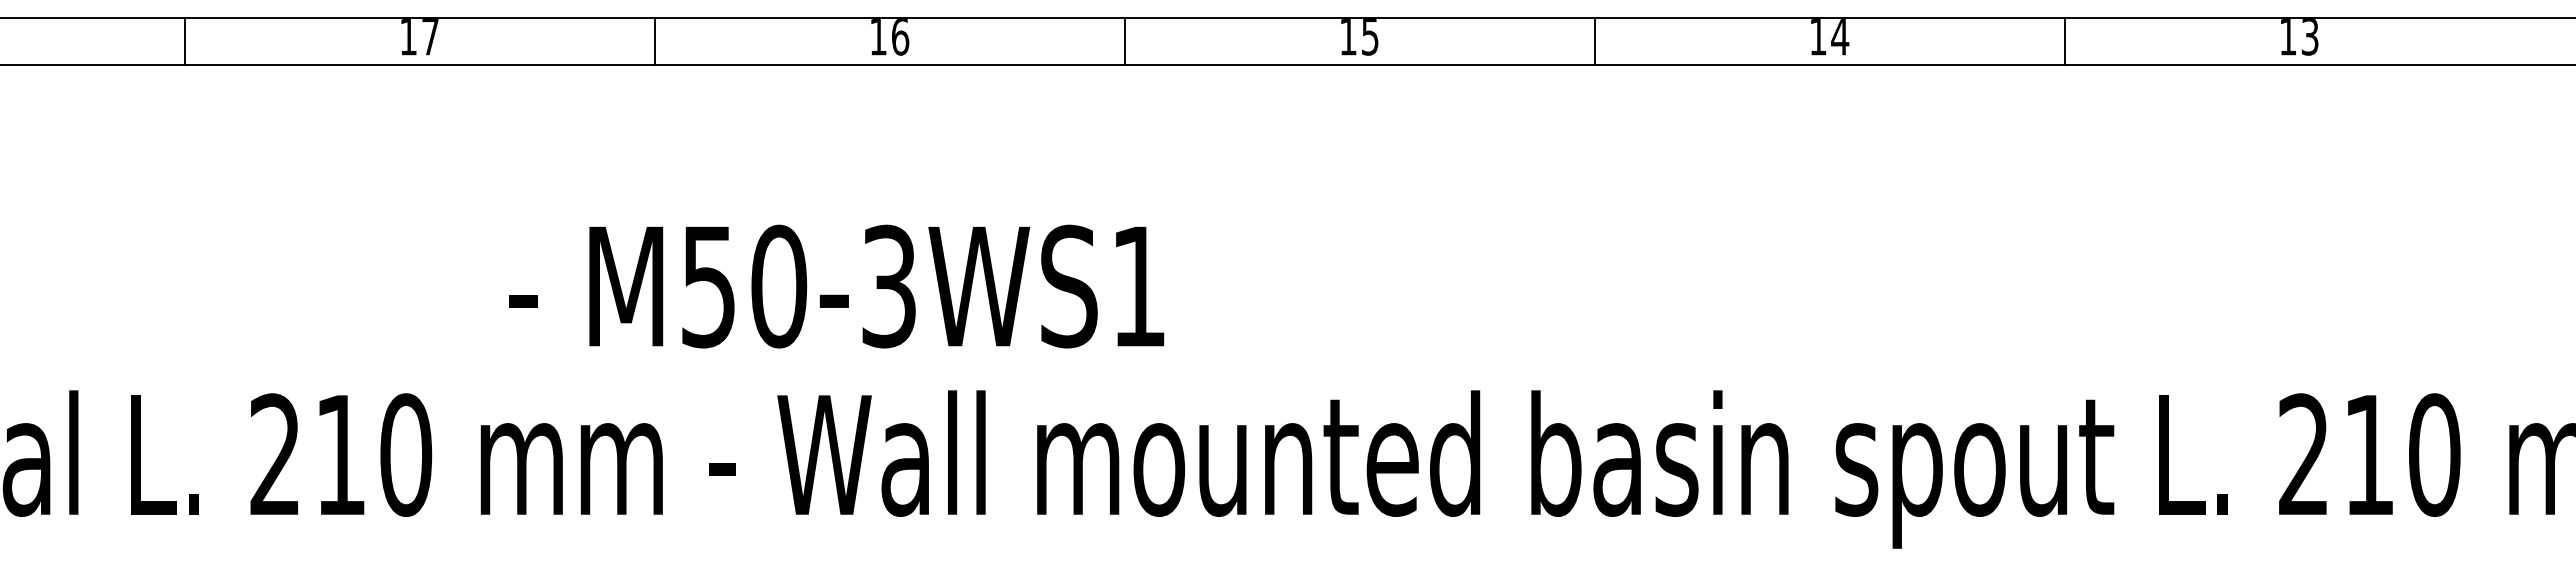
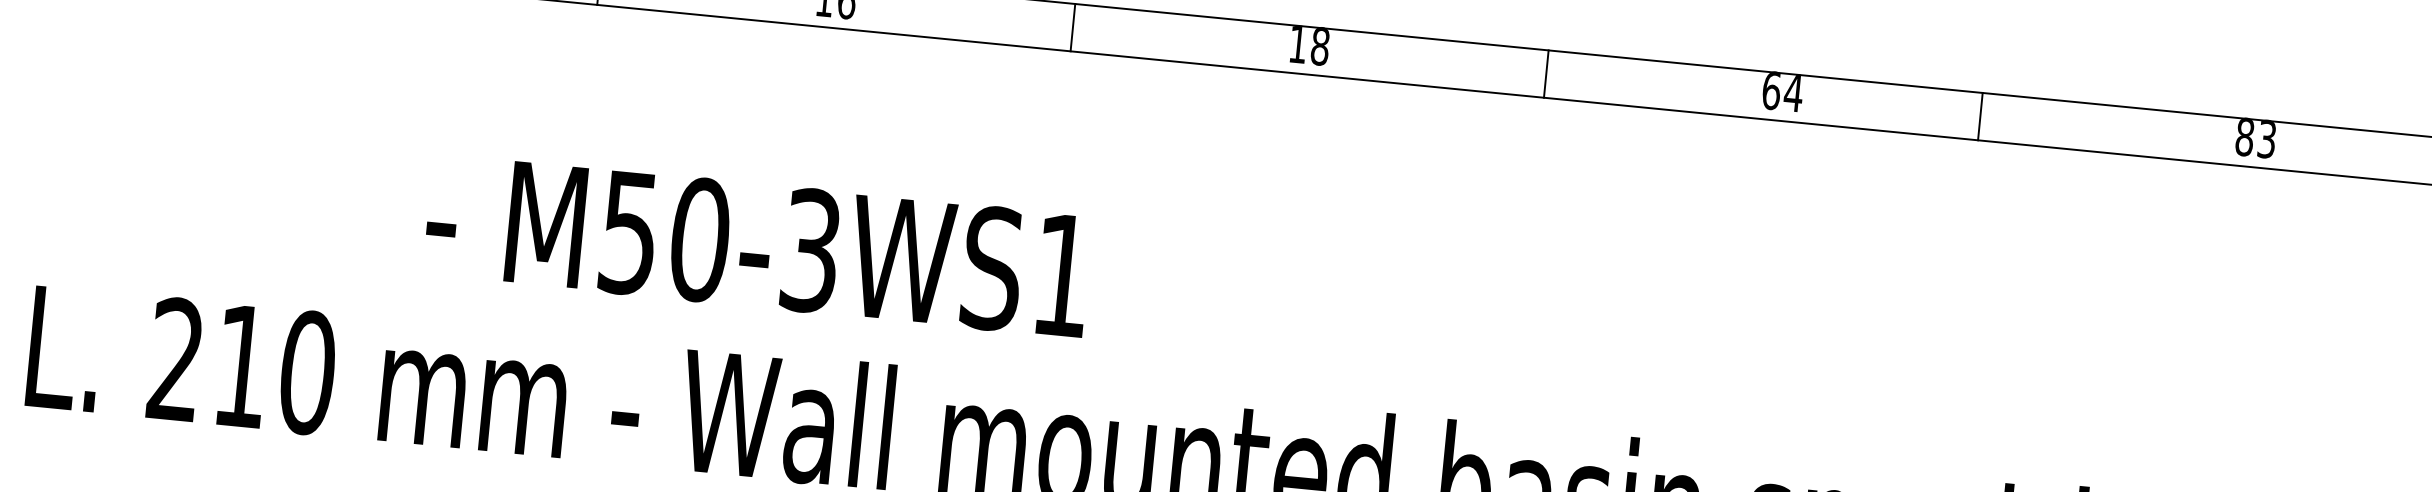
text: (1369, 37) -> (1319, 47), 15 -> 18
text: (1818, 37) -> (1771, 91), 14 -> 64
text: (2287, 37) -> (2244, 138), 13 -> 83
line: (2065, 41) -> (1980, 116), moved

